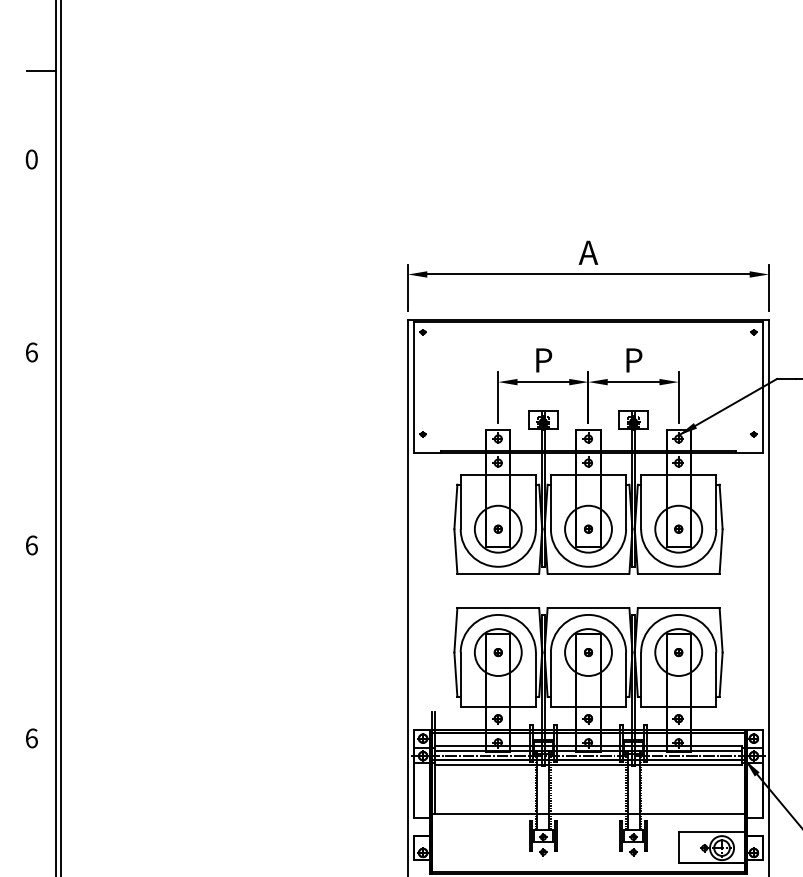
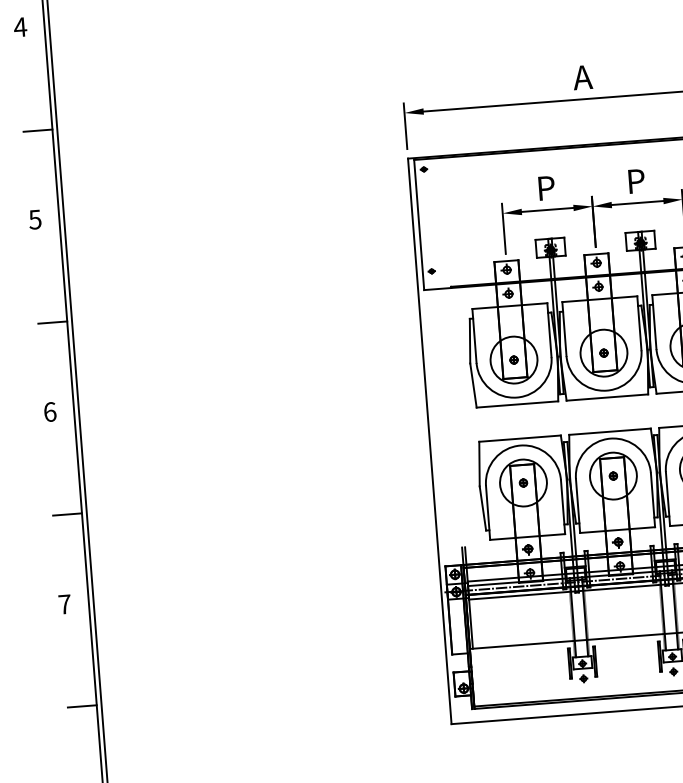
text: (31, 159) -> (20, 27), 0 -> 4
line: (40, 263) -> (37, 130), added
text: (31, 352) -> (35, 219), 6 -> 5
line: (40, 456) -> (52, 322), added
line: (40, 648) -> (66, 514), added
text: (31, 738) -> (64, 604), 6 -> 7
line: (40, 841) -> (81, 706), added

